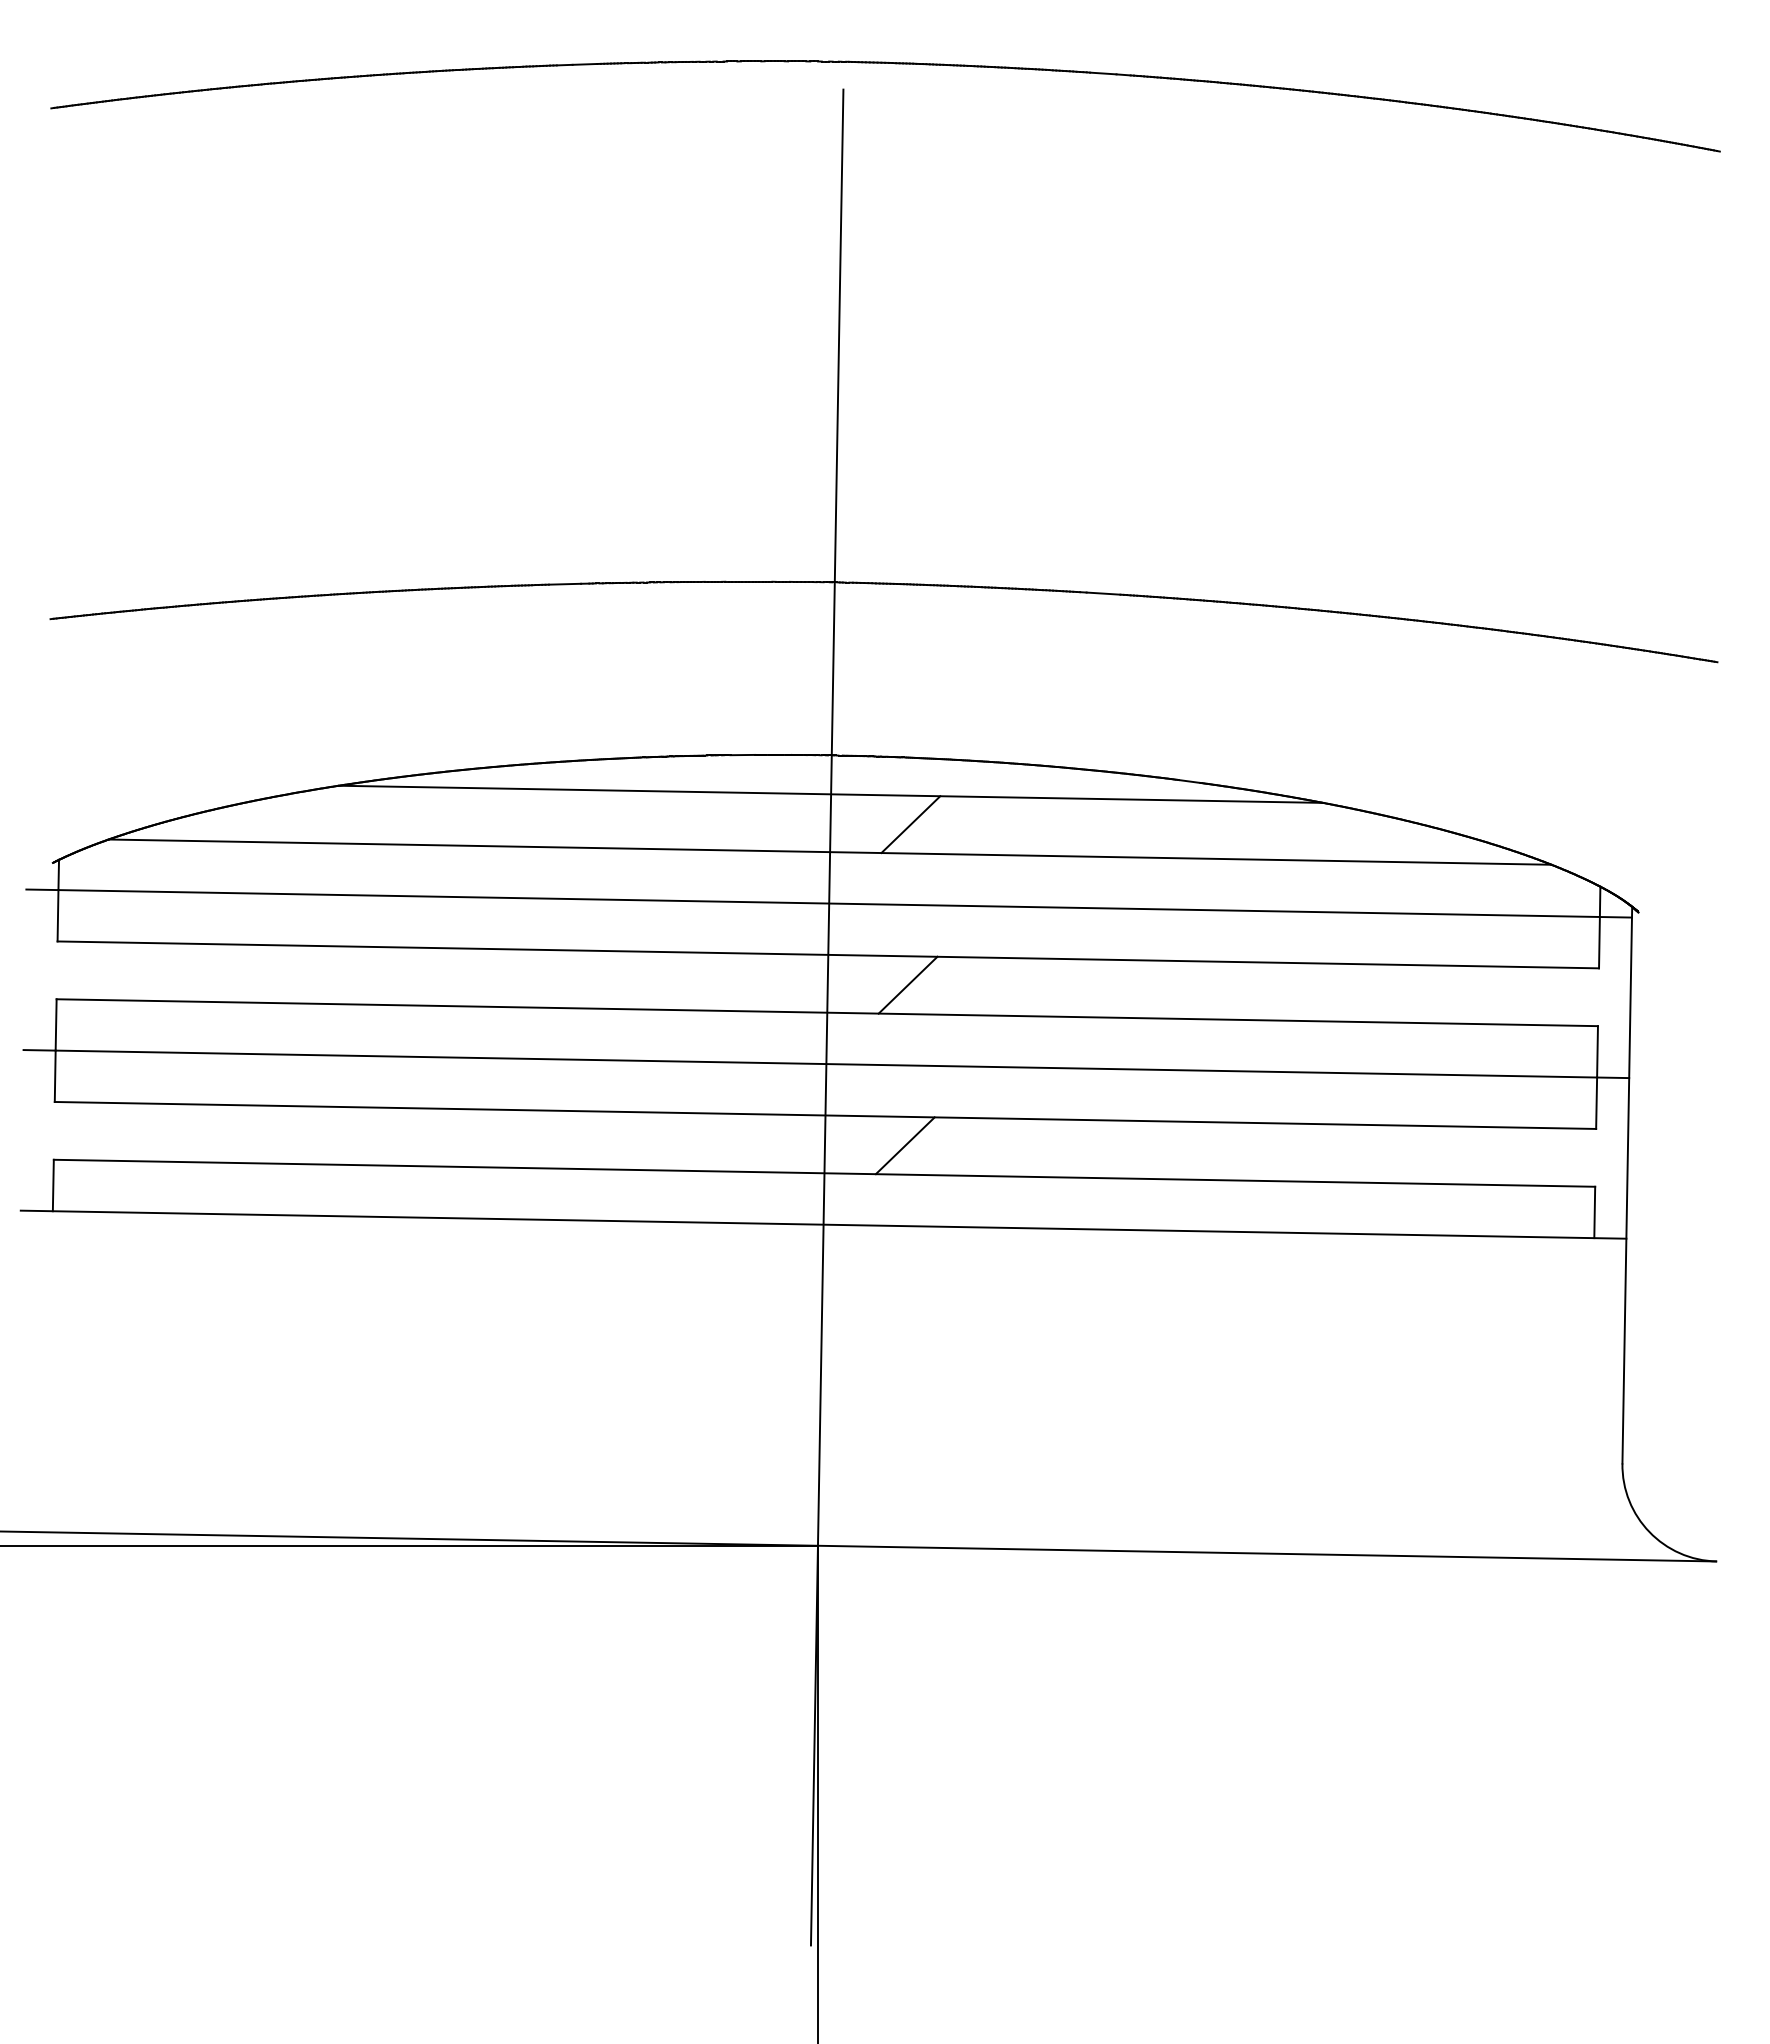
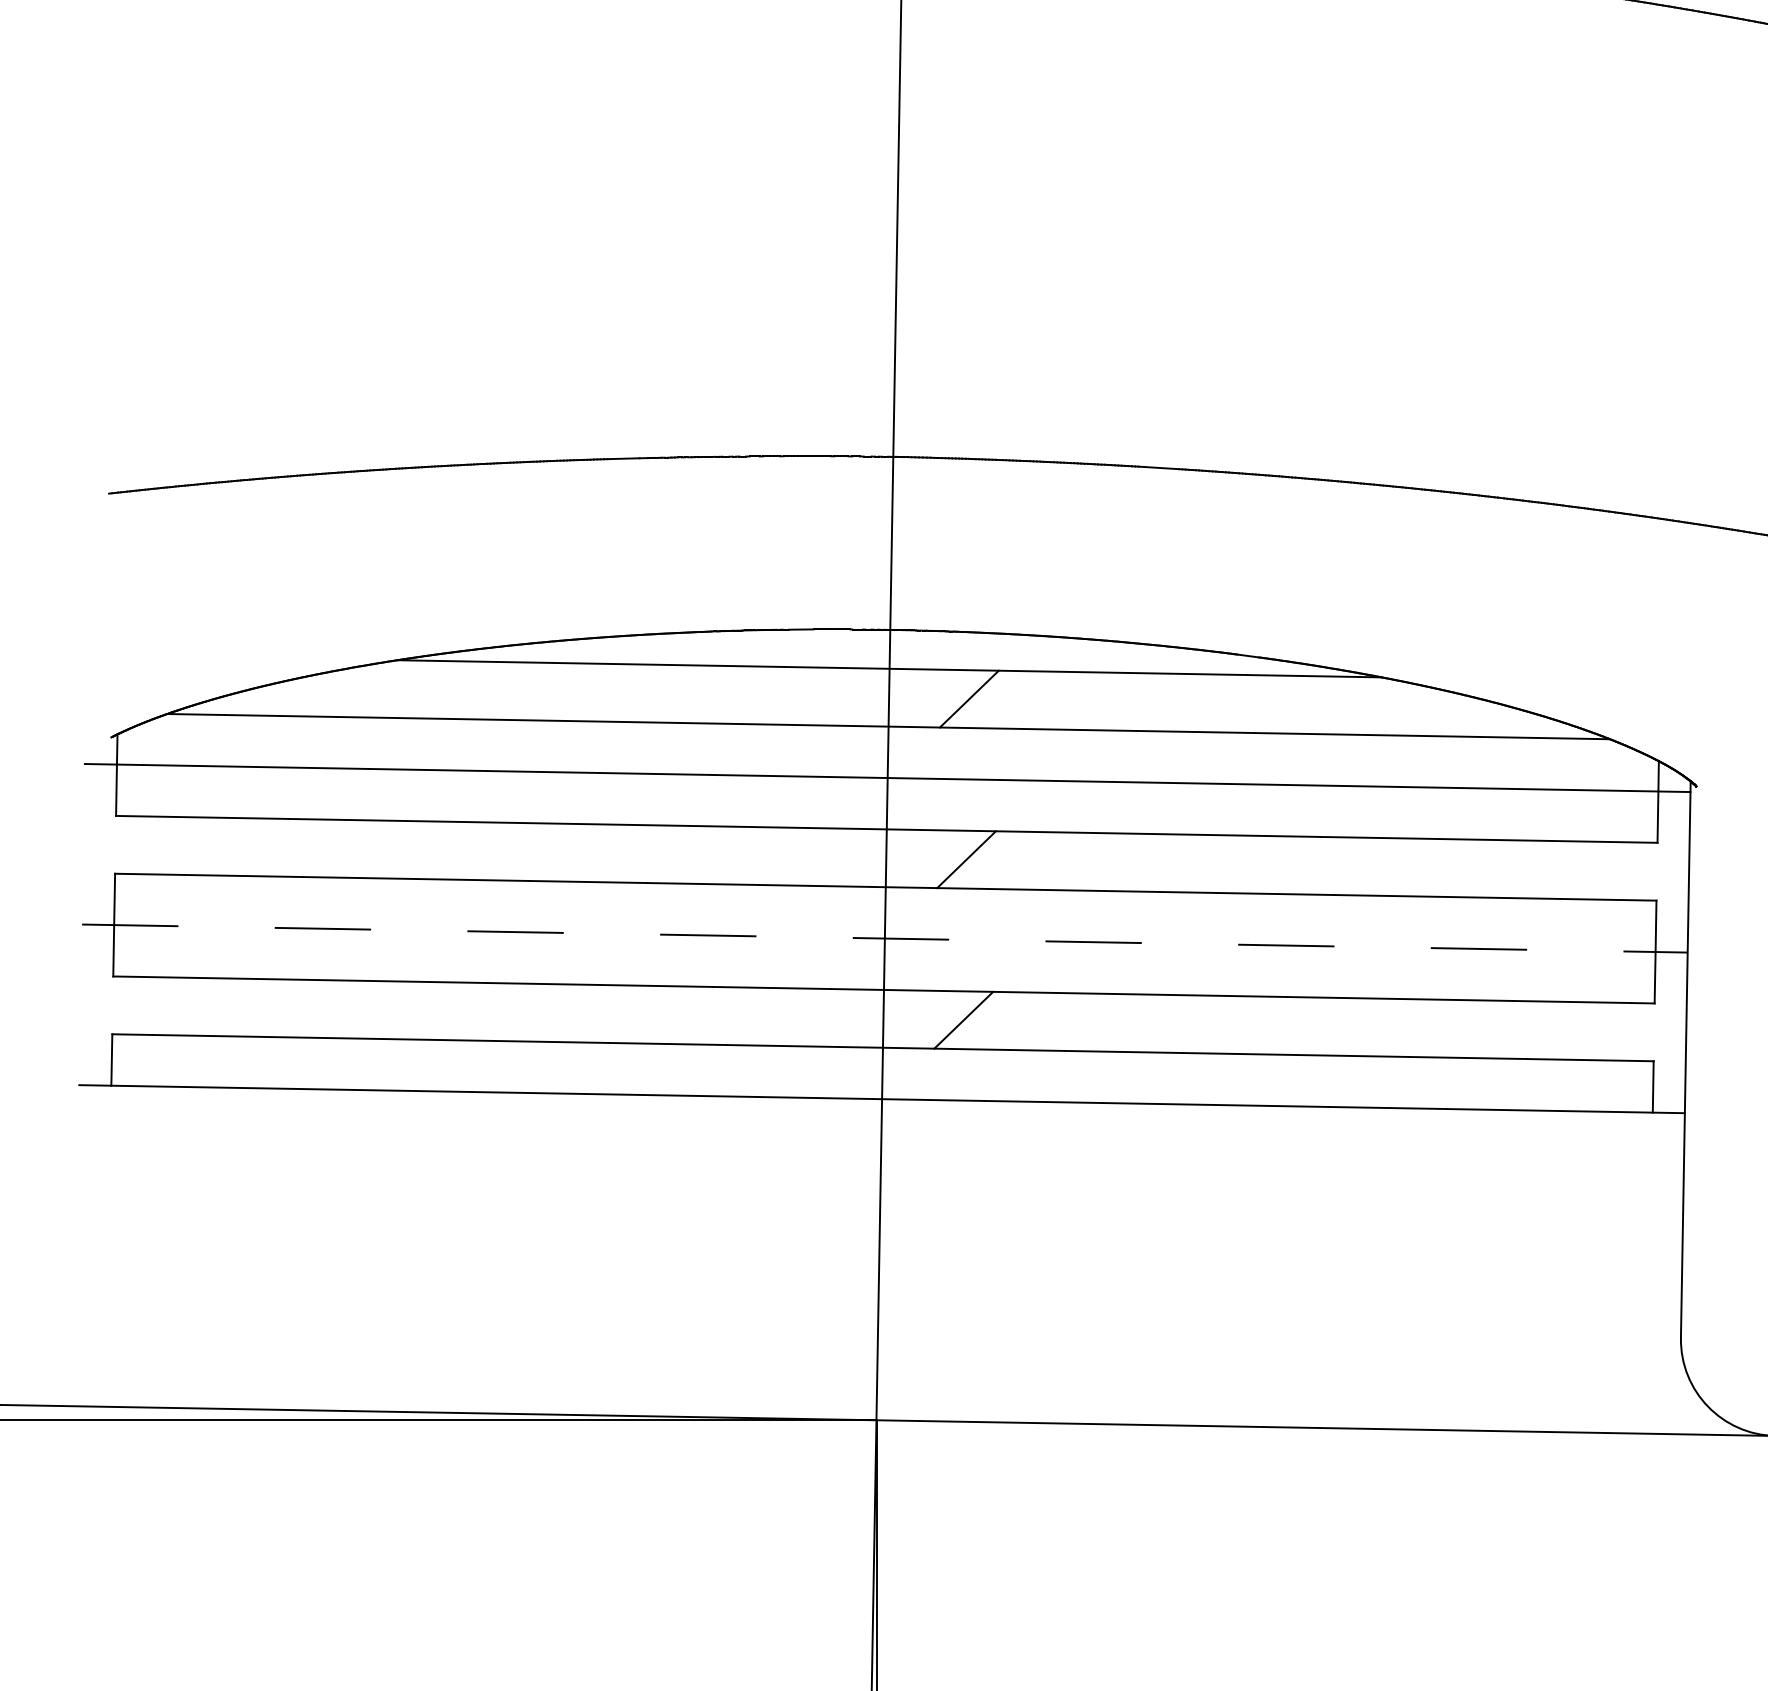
line: (826, 1064) -> (885, 938), solid -> dashed

